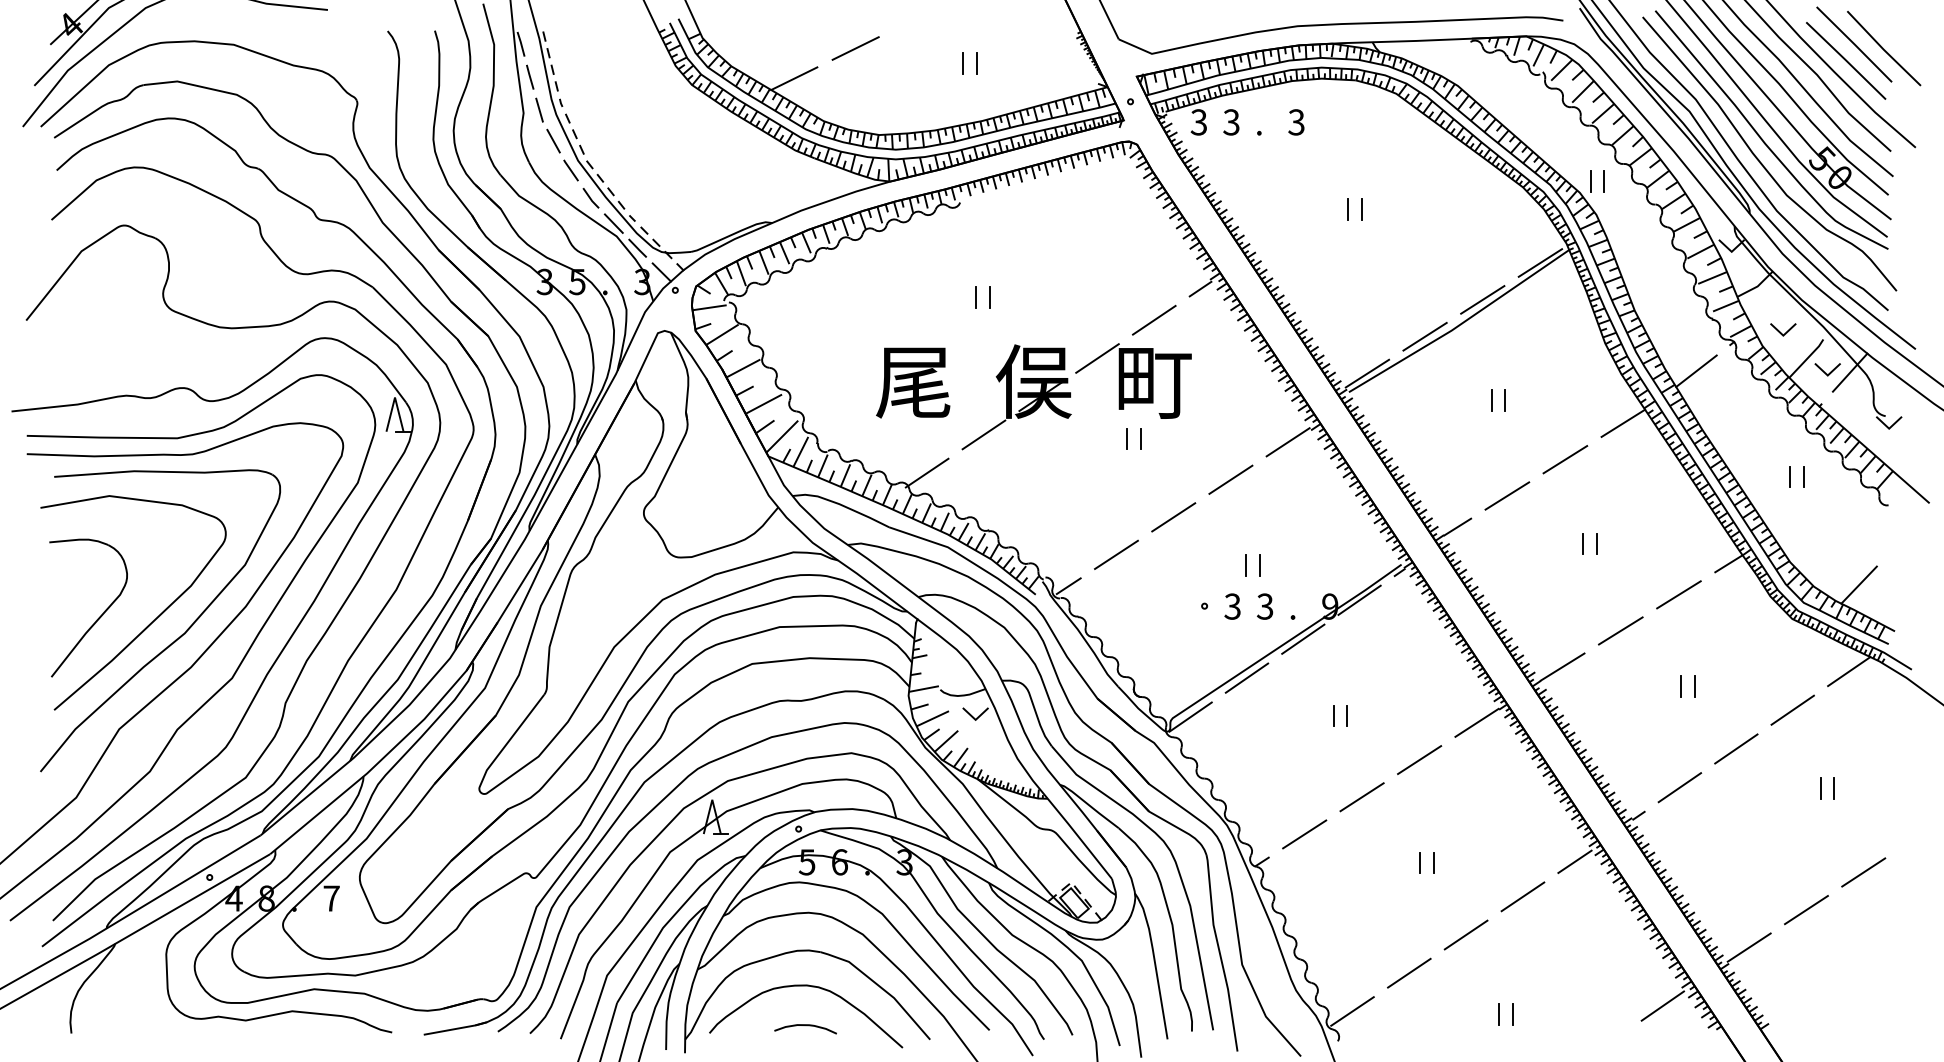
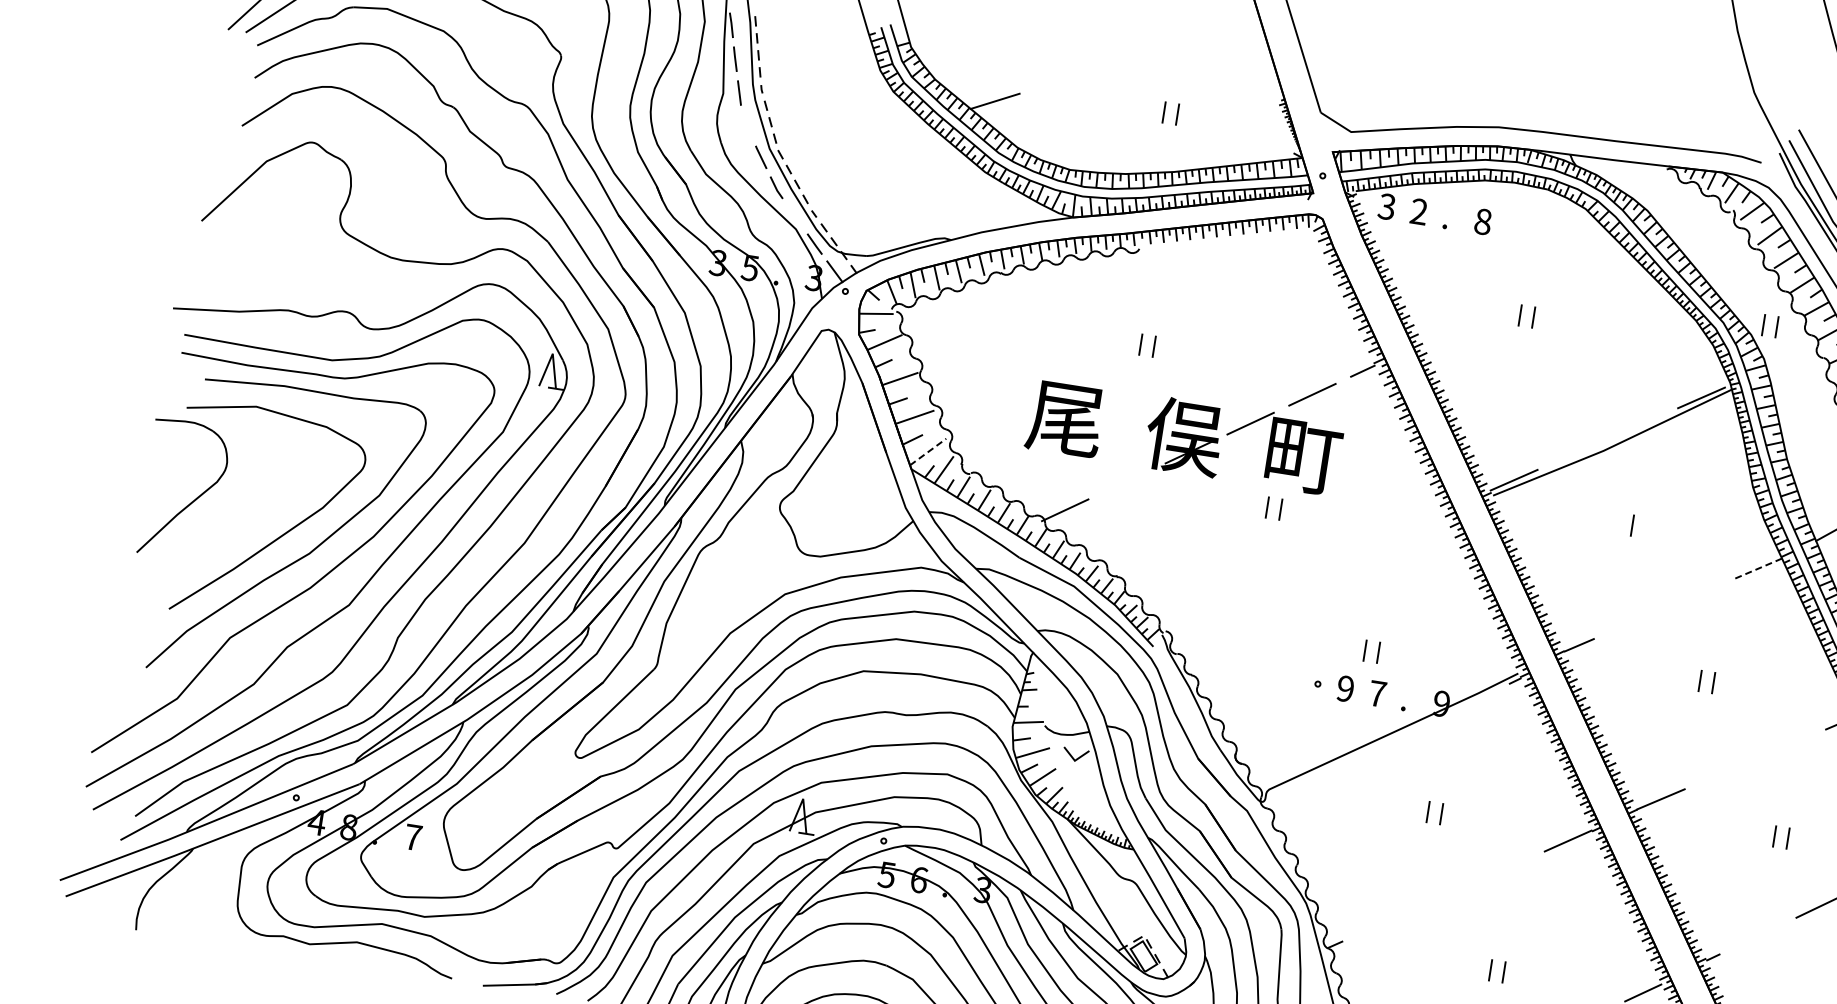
line: (855, 48) -> (1060, 81), removed
text: (1231, 122) -> (1419, 211), 3 -> 2
text: (1296, 122) -> (1483, 221), 3 -> 8
line: (553, 140) -> (748, 125), removed
line: (613, 223) -> (794, 216), removed
line: (1482, 299) -> (1638, 424), removed
line: (1424, 336) -> (1576, 452), removed
line: (1504, 400) -> (1644, 527), removed
line: (1623, 423) -> (1758, 568), solid -> dashed
line: (983, 434) -> (1126, 480), removed
line: (782, 436) -> (928, 451), solid -> dashed
line: (1287, 442) -> (1424, 535), removed
line: (1565, 459) -> (1695, 595), removed
line: (1230, 479) -> (1362, 563), removed
line: (1507, 495) -> (1633, 621), removed
line: (1173, 517) -> (1300, 591), removed
line: (1116, 554) -> (1239, 619), removed
line: (1068, 586) -> (1186, 643), removed
line: (1678, 594) -> (1786, 745), removed
line: (1359, 599) -> (1471, 701), removed
text: (1232, 606) -> (1345, 688), 3 -> 9
text: (1264, 606) -> (1376, 693), 3 -> 7
part: (98, 617) -> (192, 501), moved
line: (1620, 630) -> (1723, 772), removed
line: (1303, 638) -> (1410, 731), removed
line: (1246, 677) -> (1348, 760), removed
line: (1190, 716) -> (1287, 790), removed
line: (1419, 760) -> (1505, 869), removed
line: (1679, 787) -> (1757, 935), removed
line: (1361, 797) -> (1442, 896), removed
line: (1304, 834) -> (1381, 924), removed

